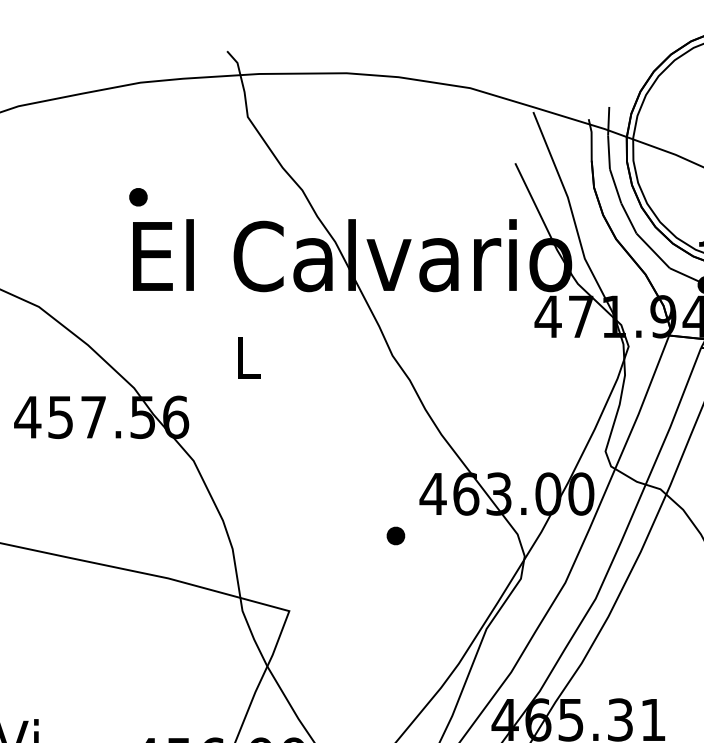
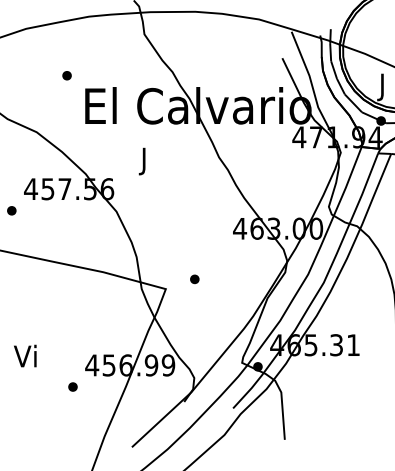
part: (137, 196) -> (66, 75), moved
text: (247, 363) -> (144, 161), L -> J
part: (395, 536) -> (194, 279), moved

